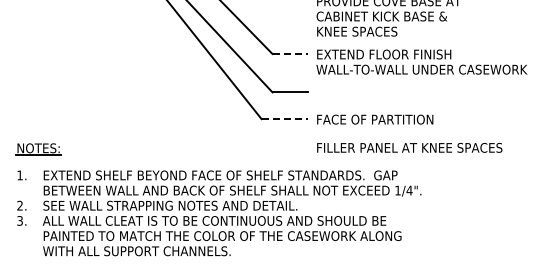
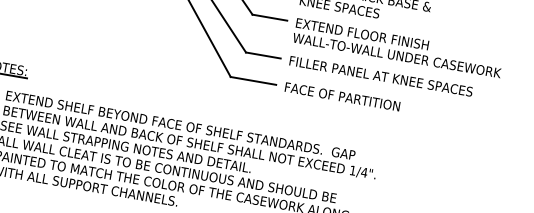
line: (290, 54) -> (270, 18), dashed -> solid
line: (285, 119) -> (254, 81), dashed -> solid
text: (409, 147) -> (380, 75), moved

